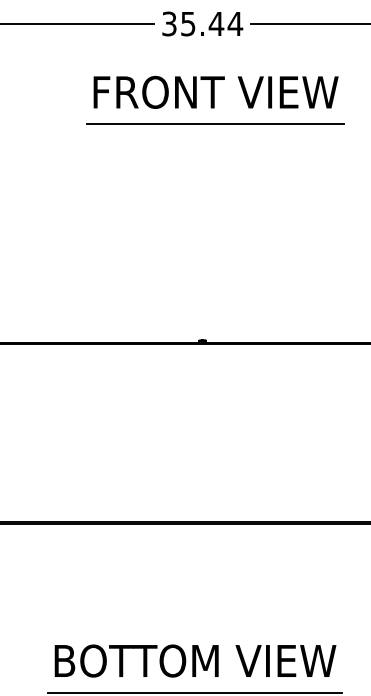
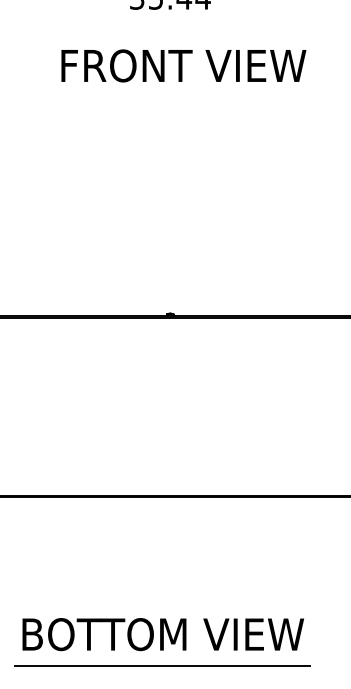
line: (215, 124) -> (183, 98), removed

